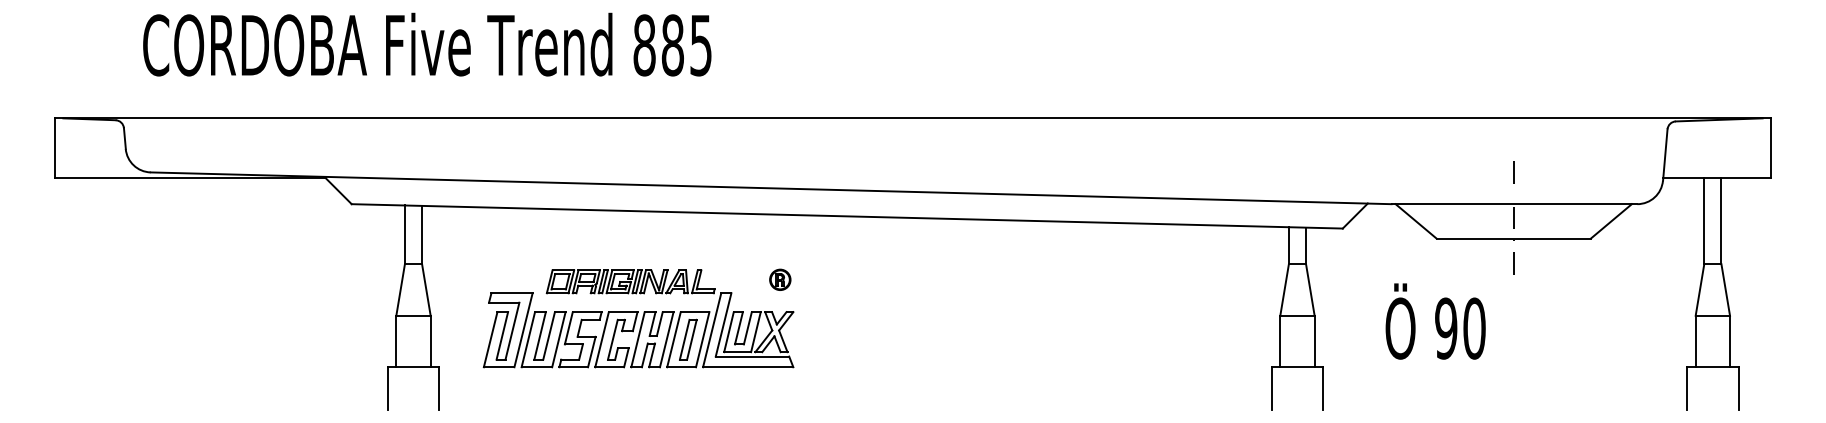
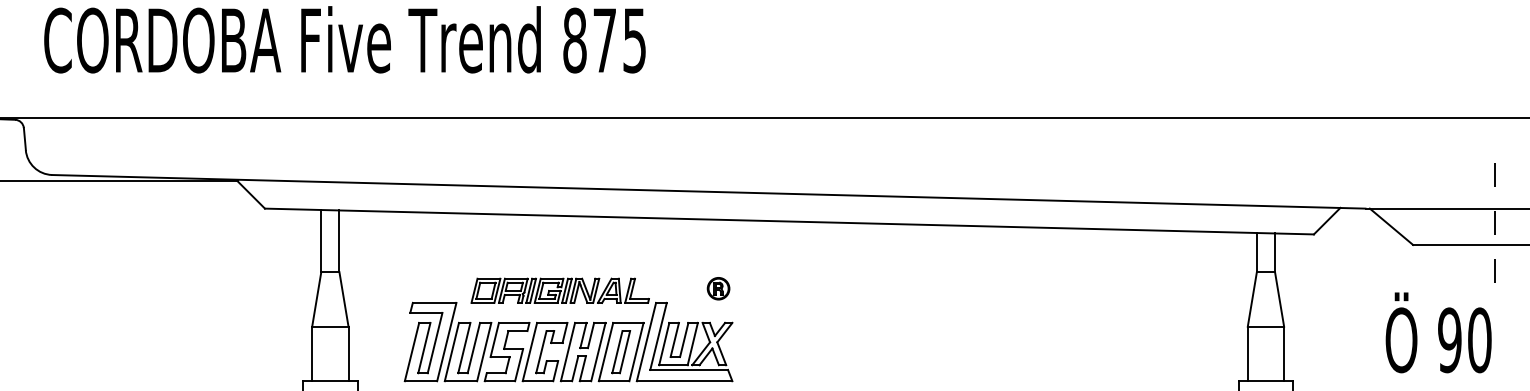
text: (672, 45) -> (604, 40), 885 -> 875
text: (1435, 321) -> (1438, 332), moved

